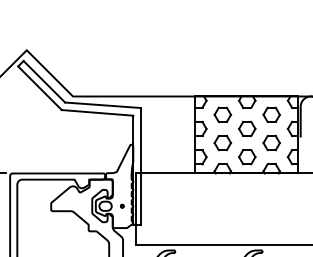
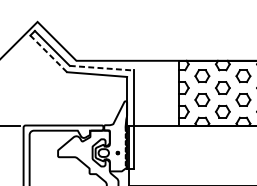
line: (40, 88) -> (49, 54), solid -> dashed
line: (103, 105) -> (102, 68), solid -> dashed

